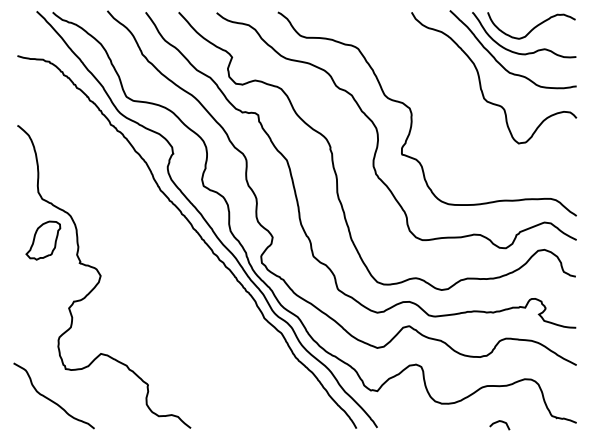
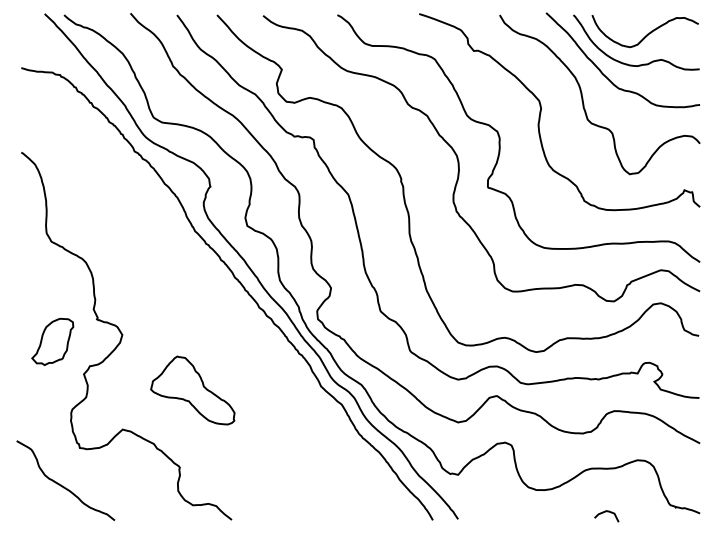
curve: (446, 91) -> (542, 111), added
part: (43, 240) -> (52, 341), moved
part: (158, 321) -> (192, 390), added

